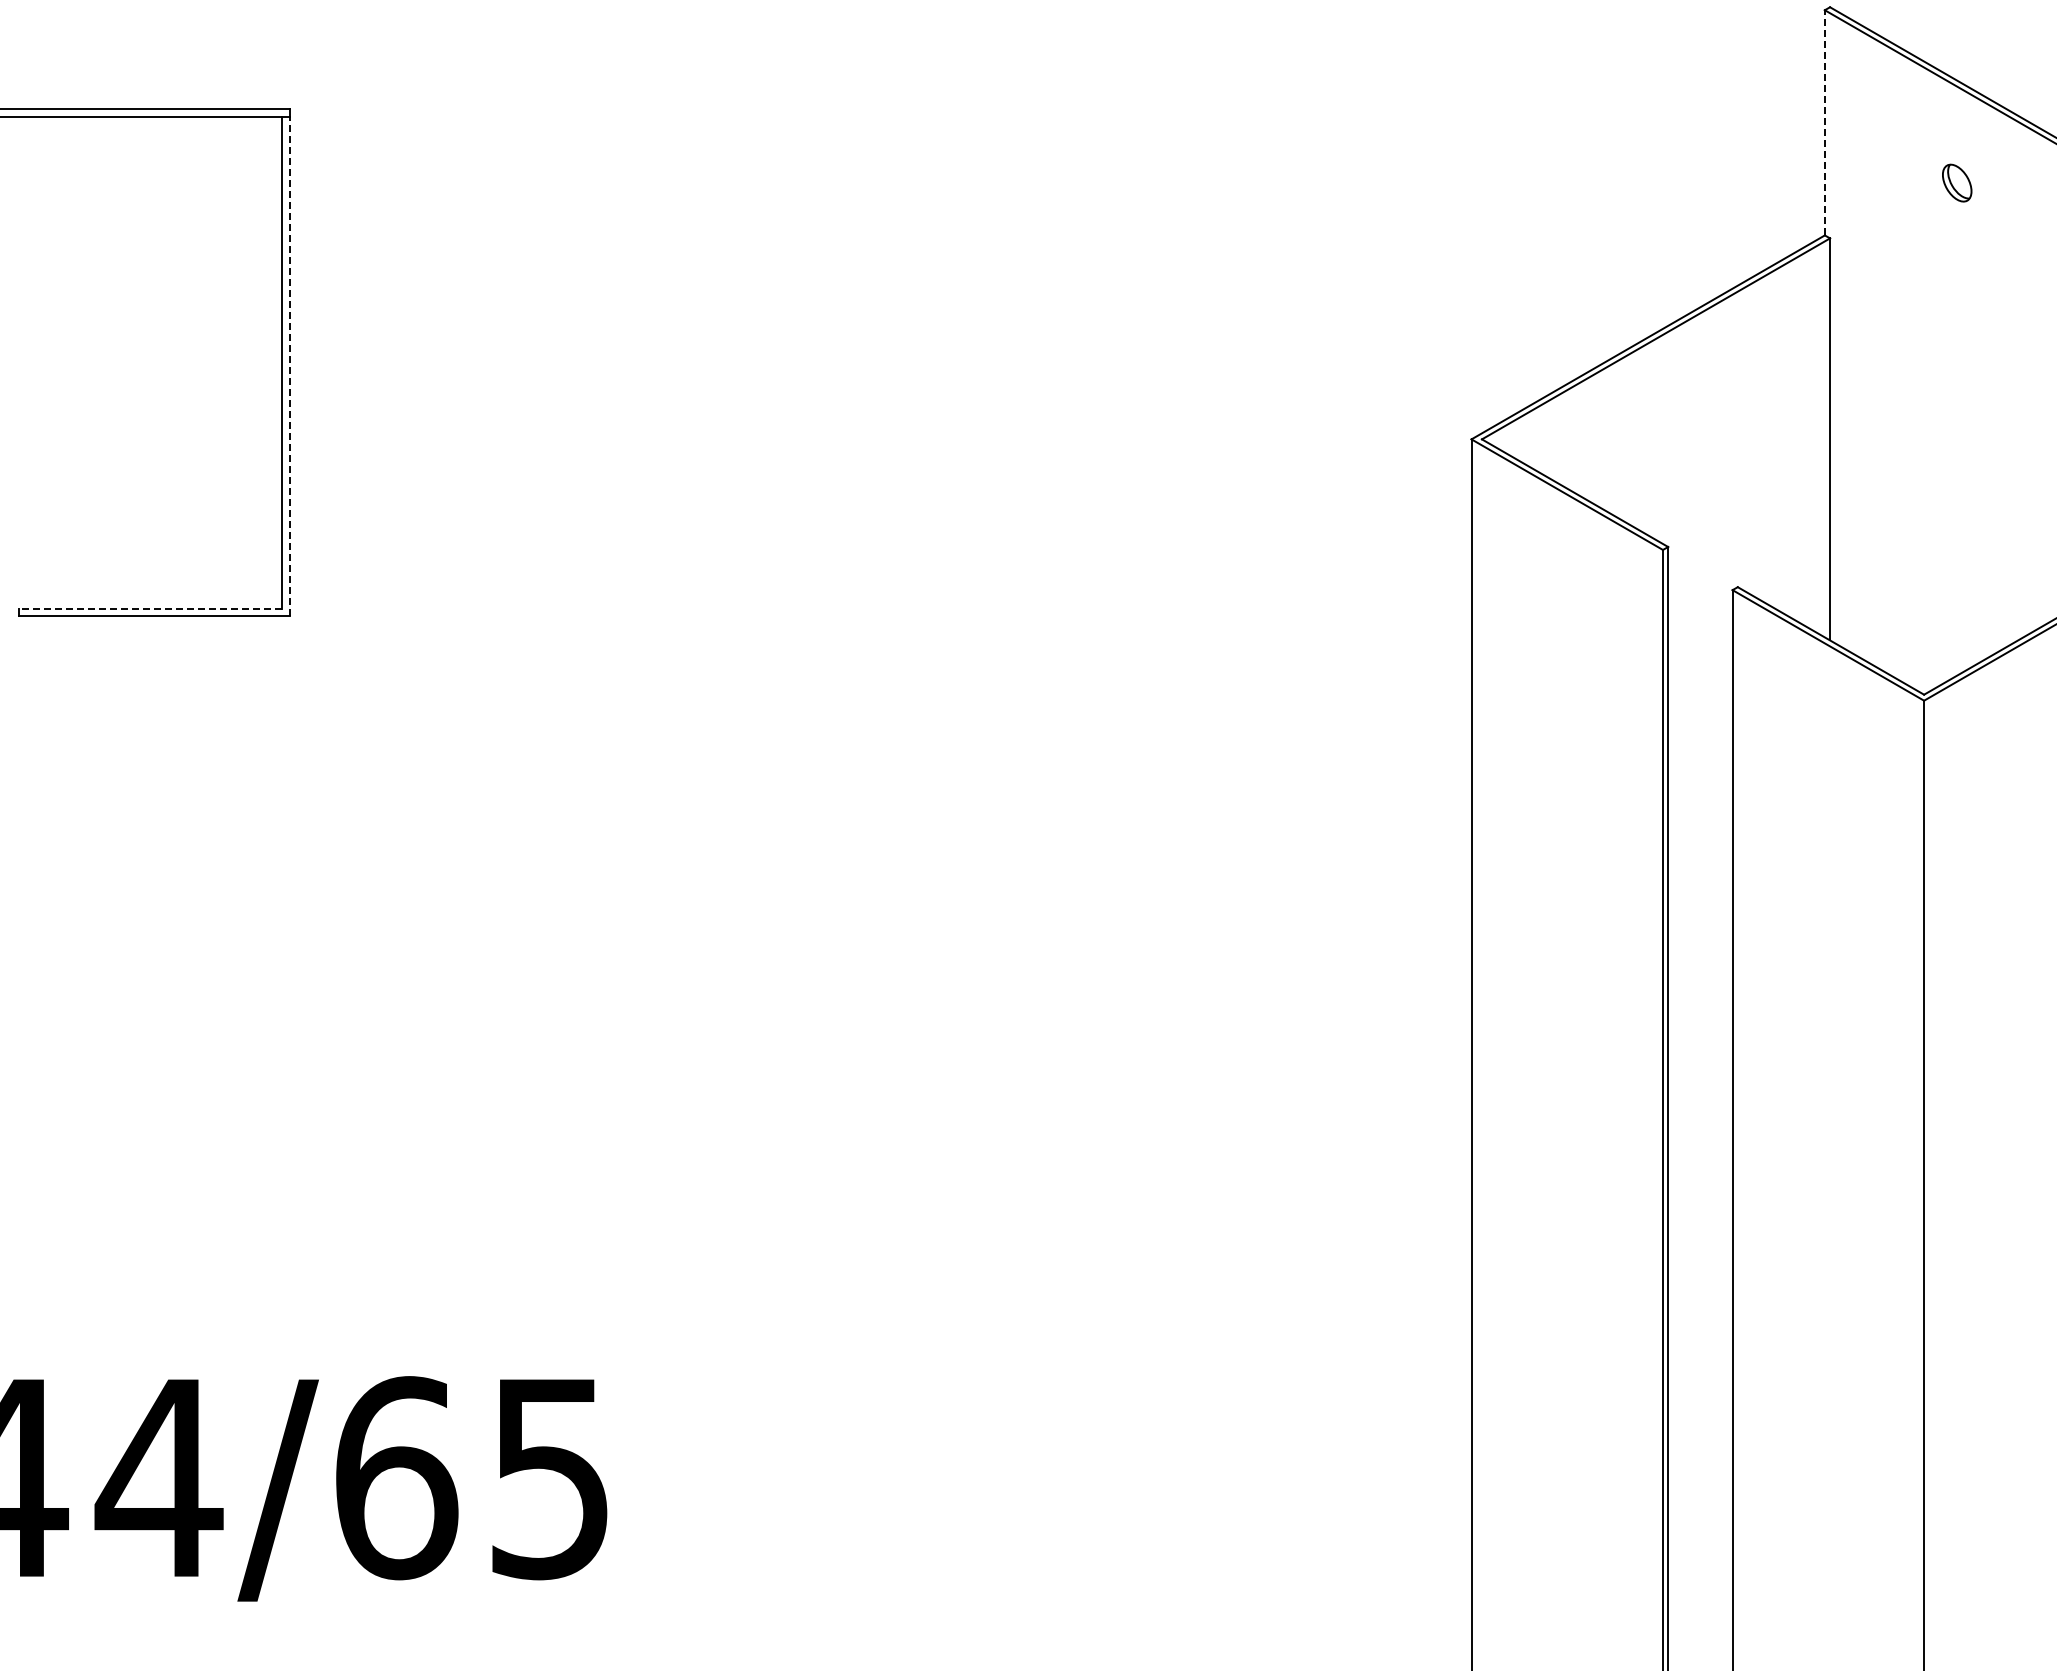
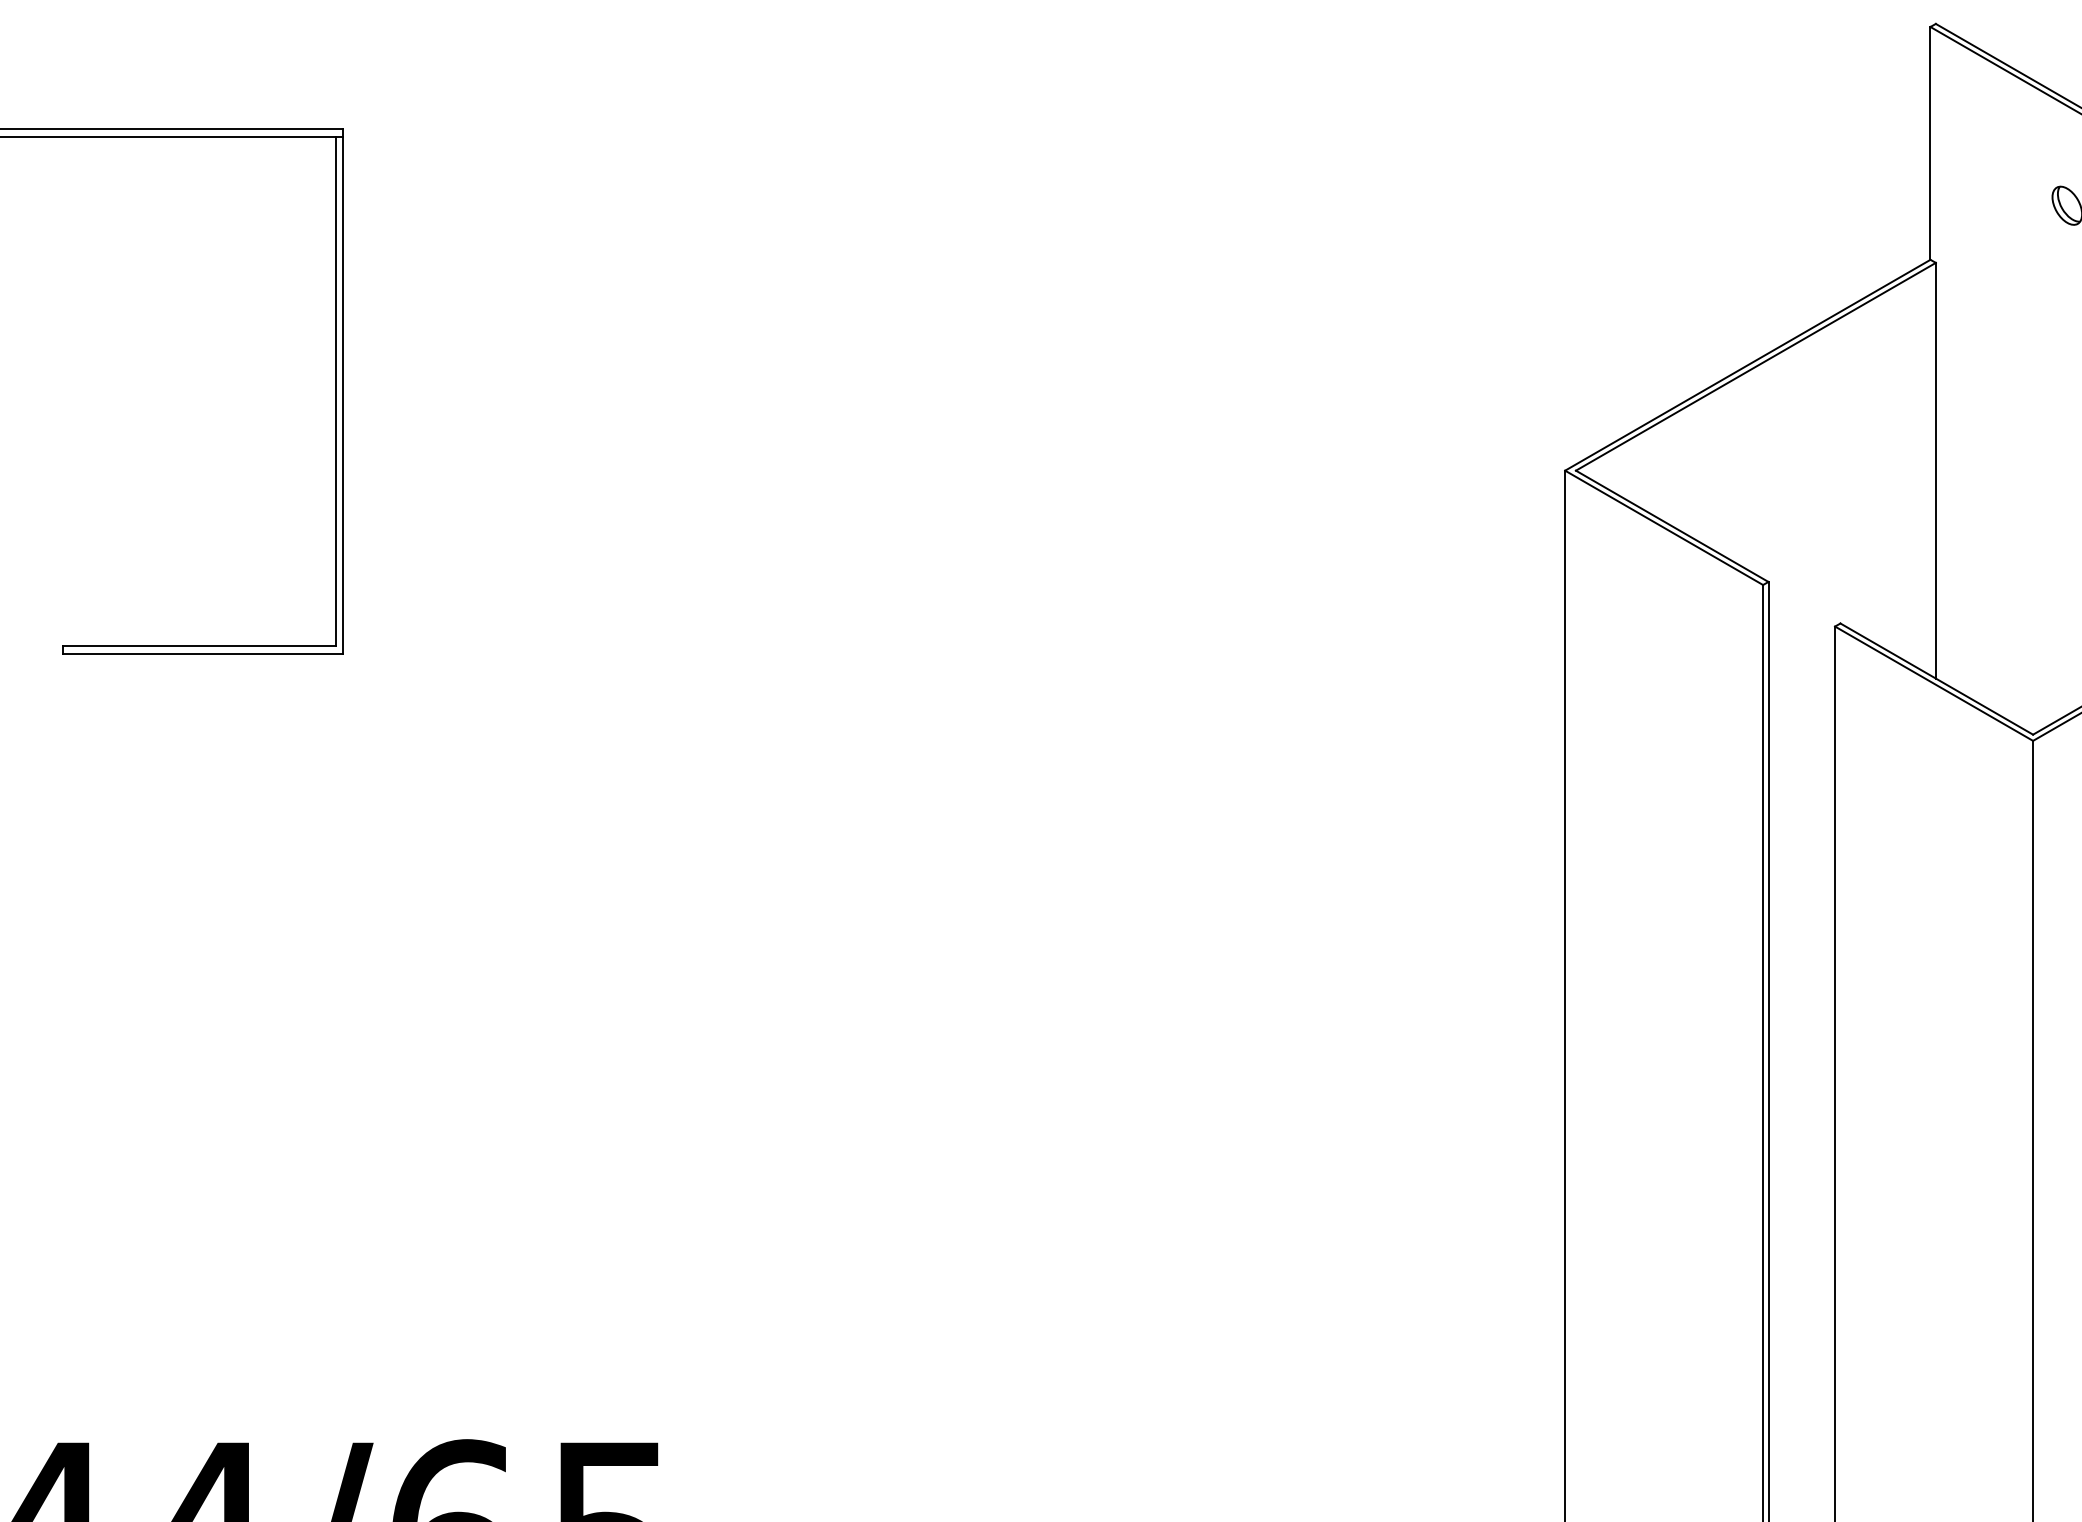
line: (1824, 122) -> (1930, 143), dashed -> solid
line: (289, 366) -> (343, 395), dashed -> solid
line: (150, 609) -> (199, 646), dashed -> solid

